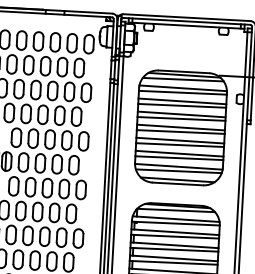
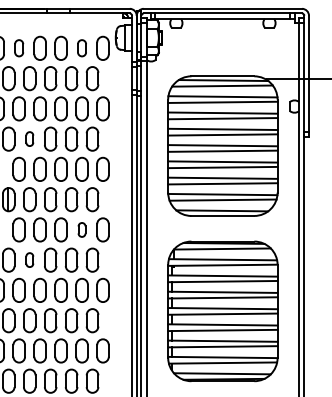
part: (21, 39) -> (18, 47), size x0.7
part: (71, 42) -> (81, 47), size x0.7
part: (26, 113) -> (29, 138), size x0.6
part: (63, 188) -> (81, 229), size x0.6
part: (20, 210) -> (29, 259), size x0.6

